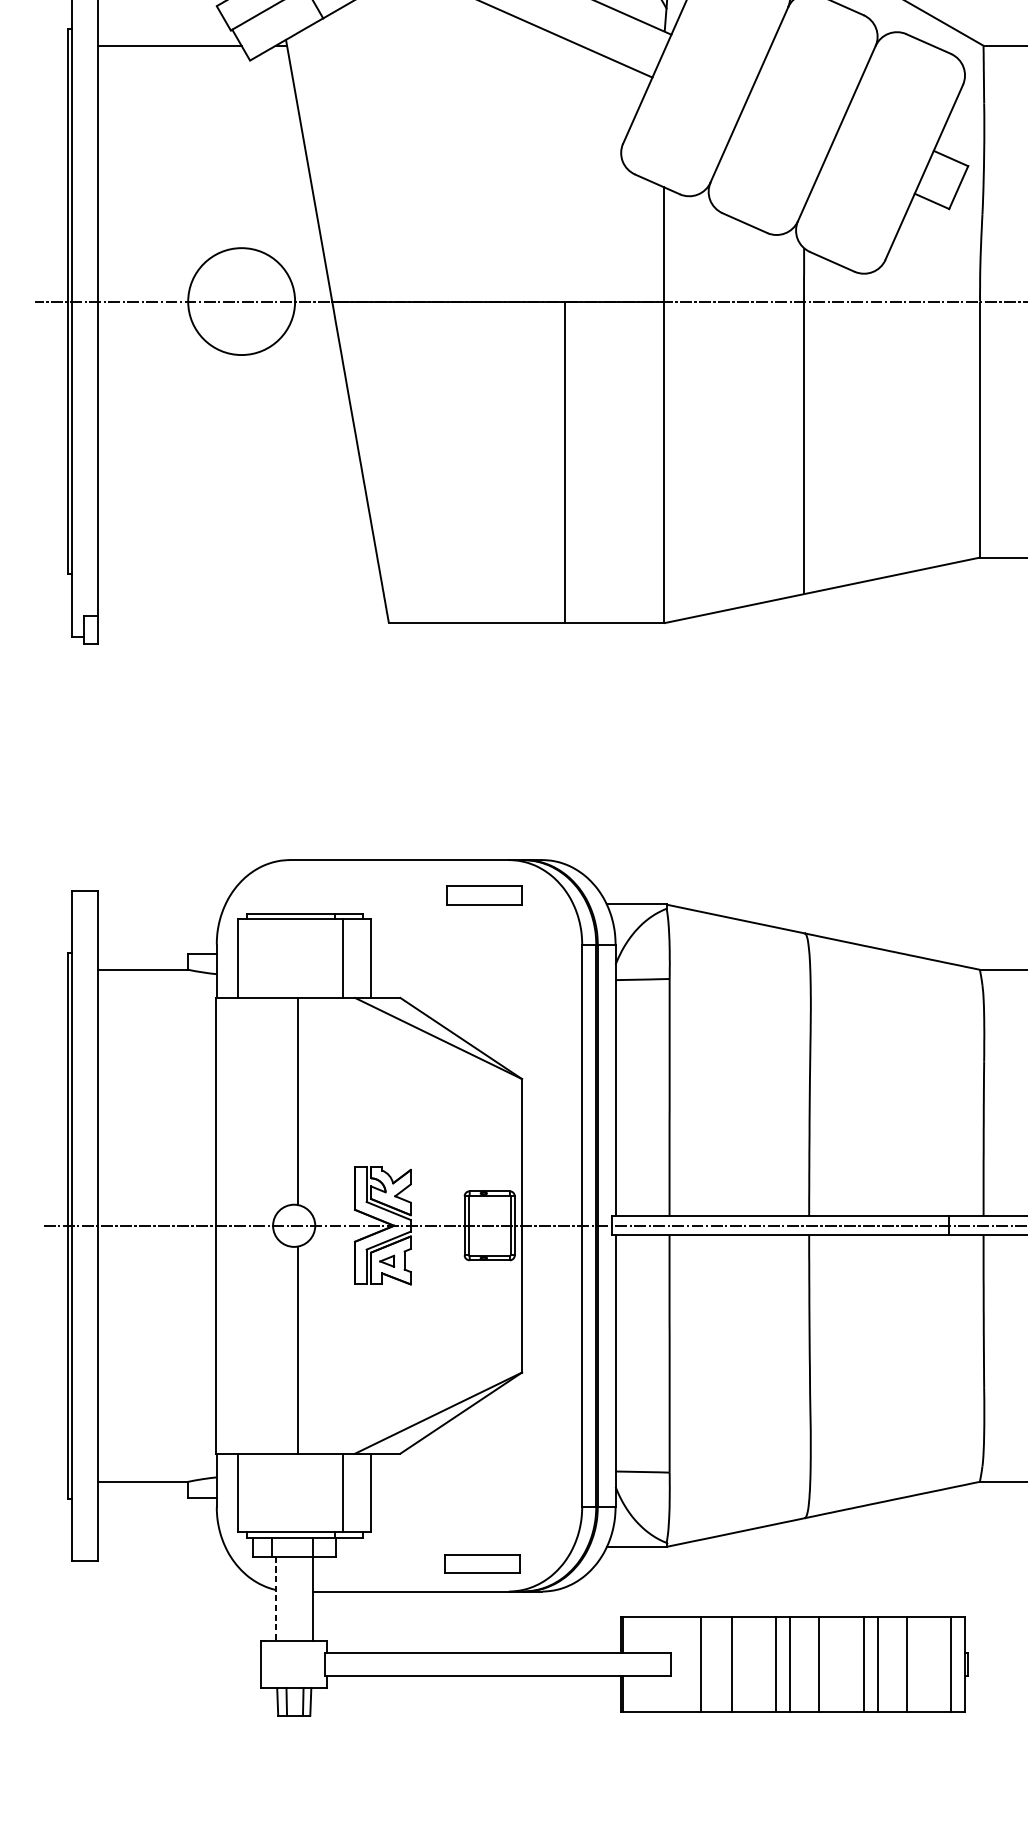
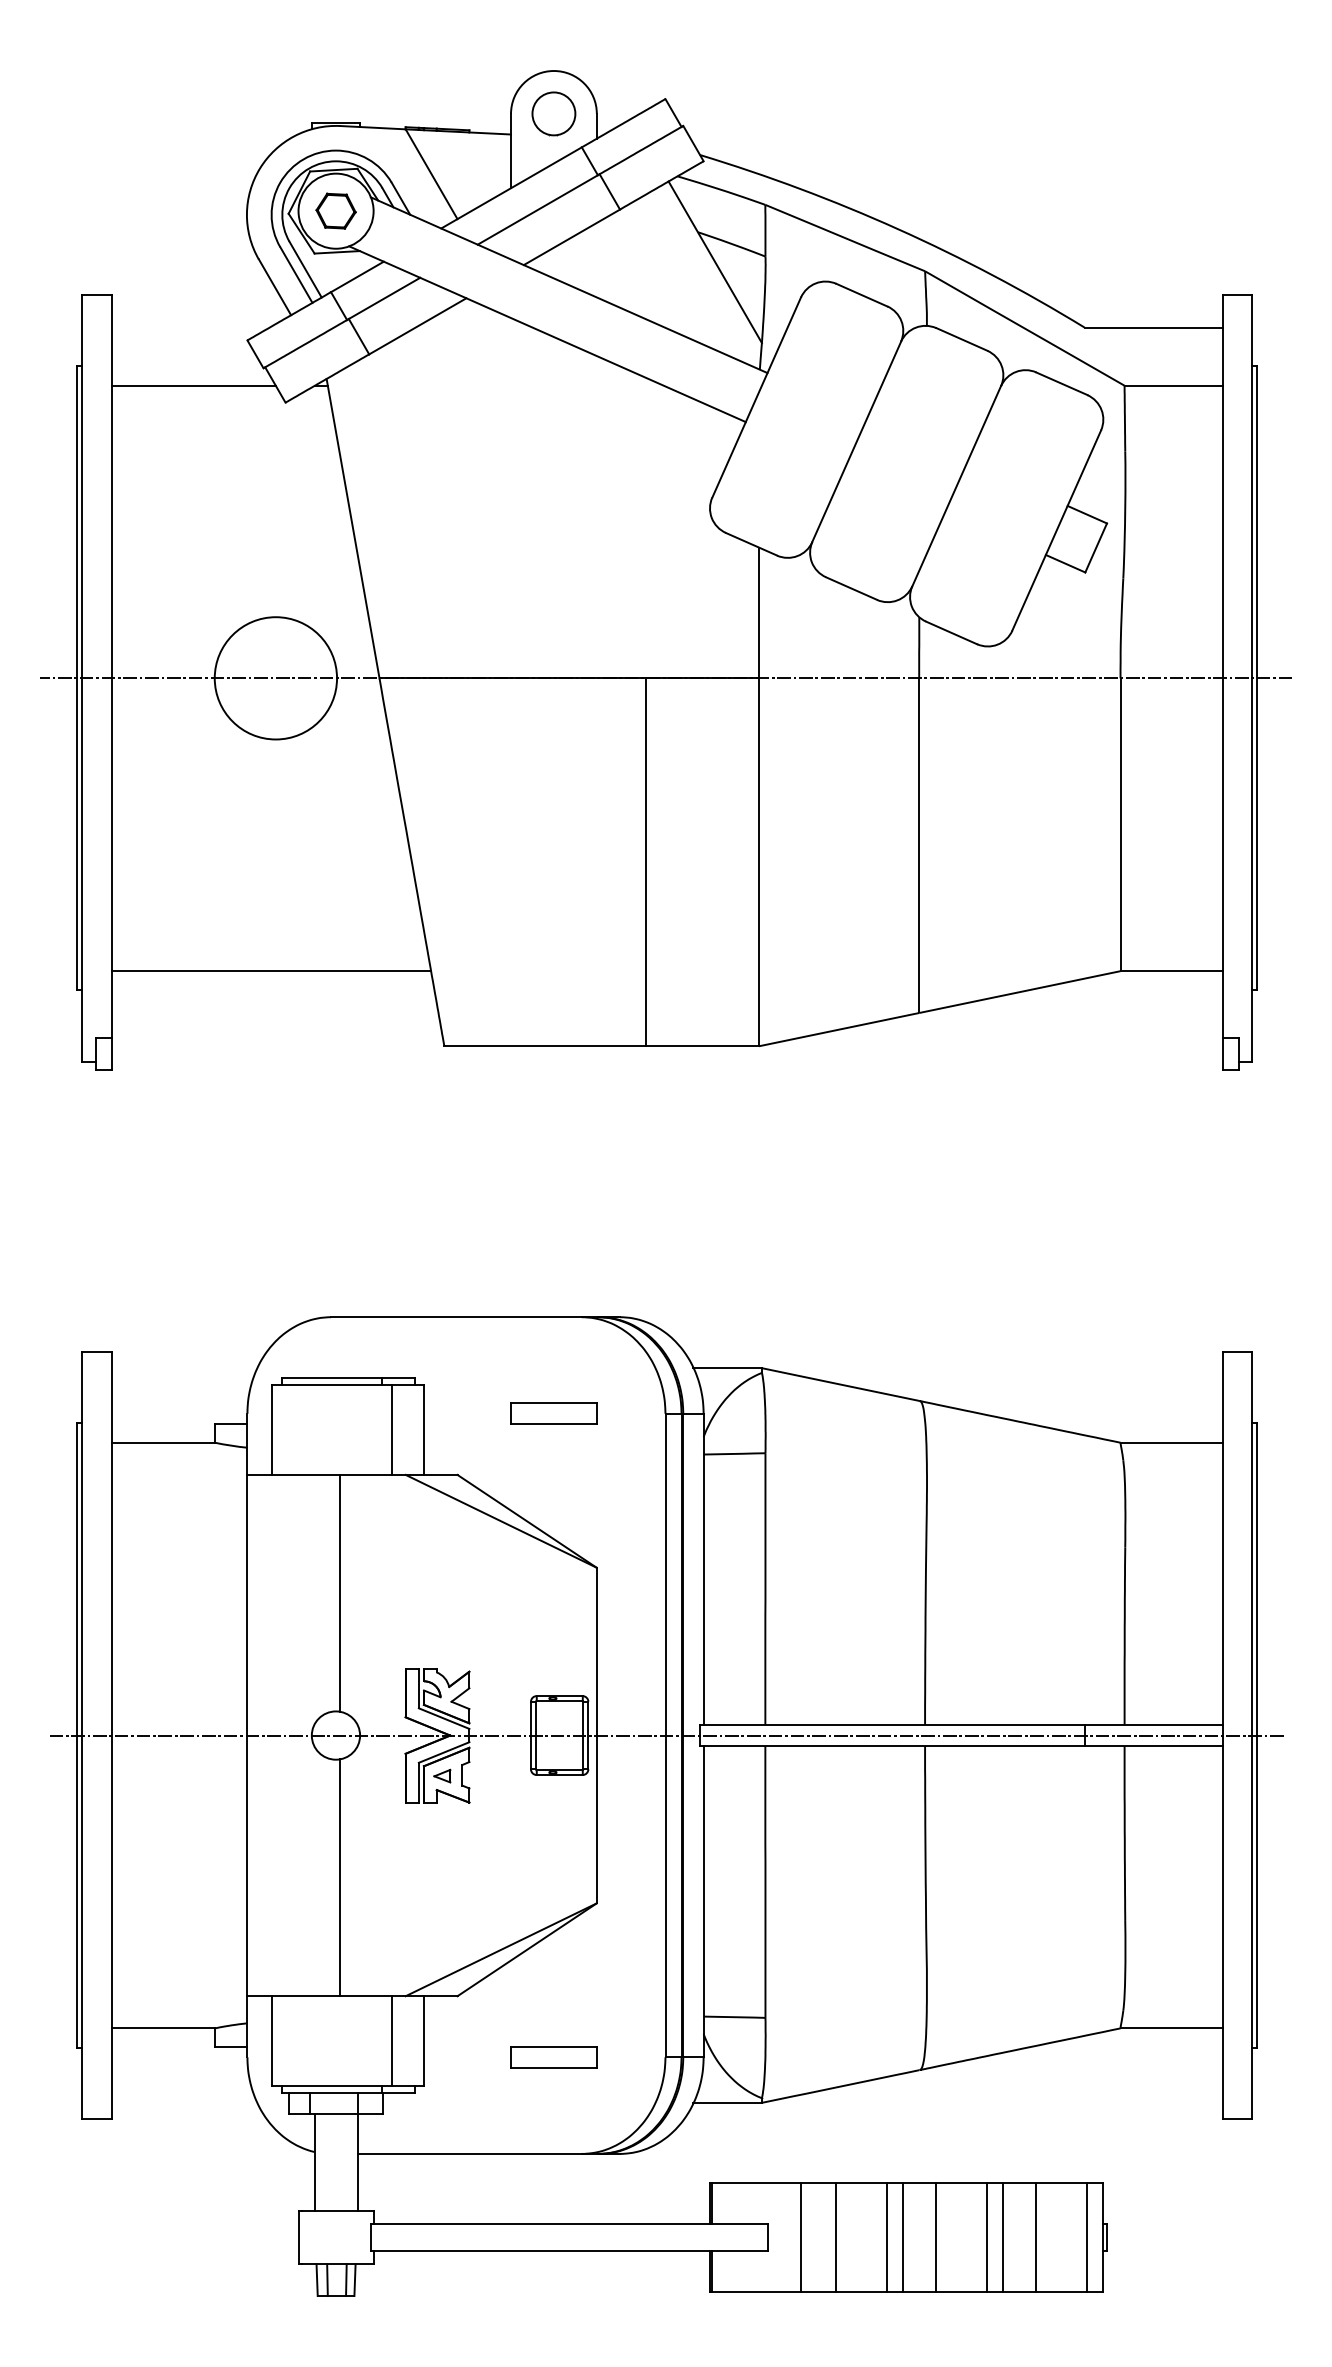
line: (237, 557) -> (271, 971), added
part: (484, 895) -> (553, 1413), moved
part: (482, 1564) -> (553, 2057), moved
line: (275, 1599) -> (314, 2162), dashed -> solid

